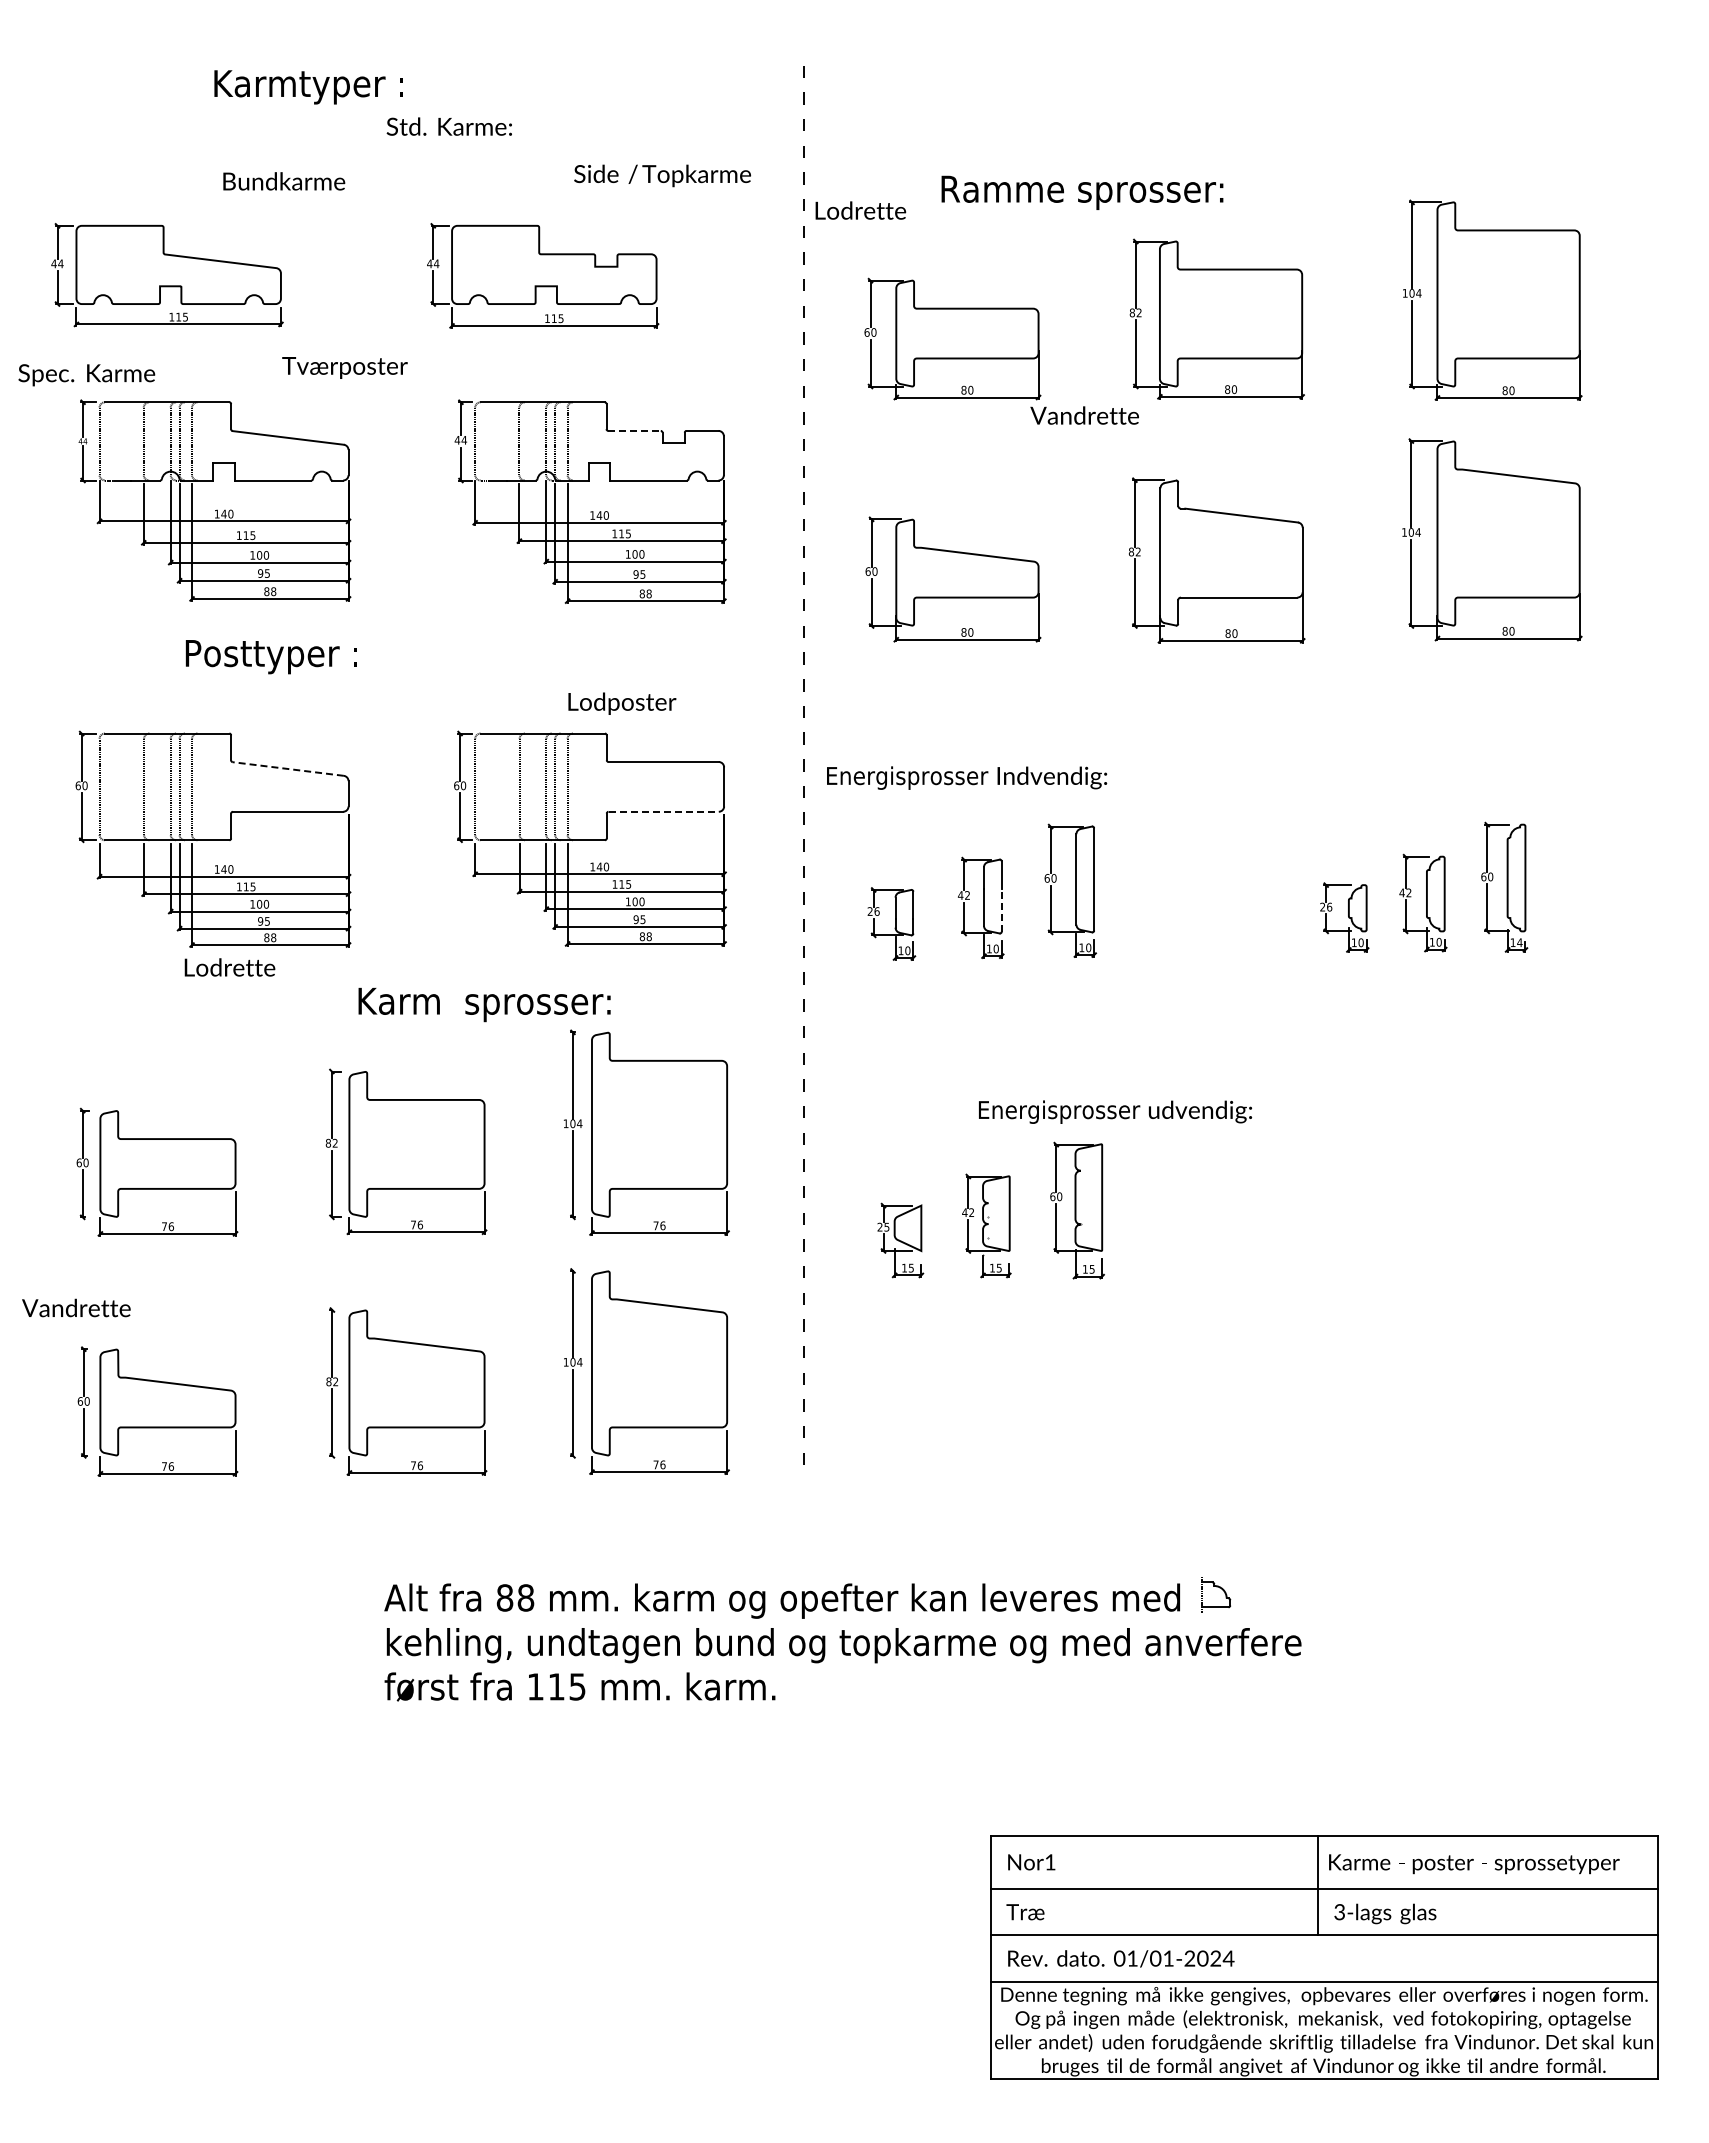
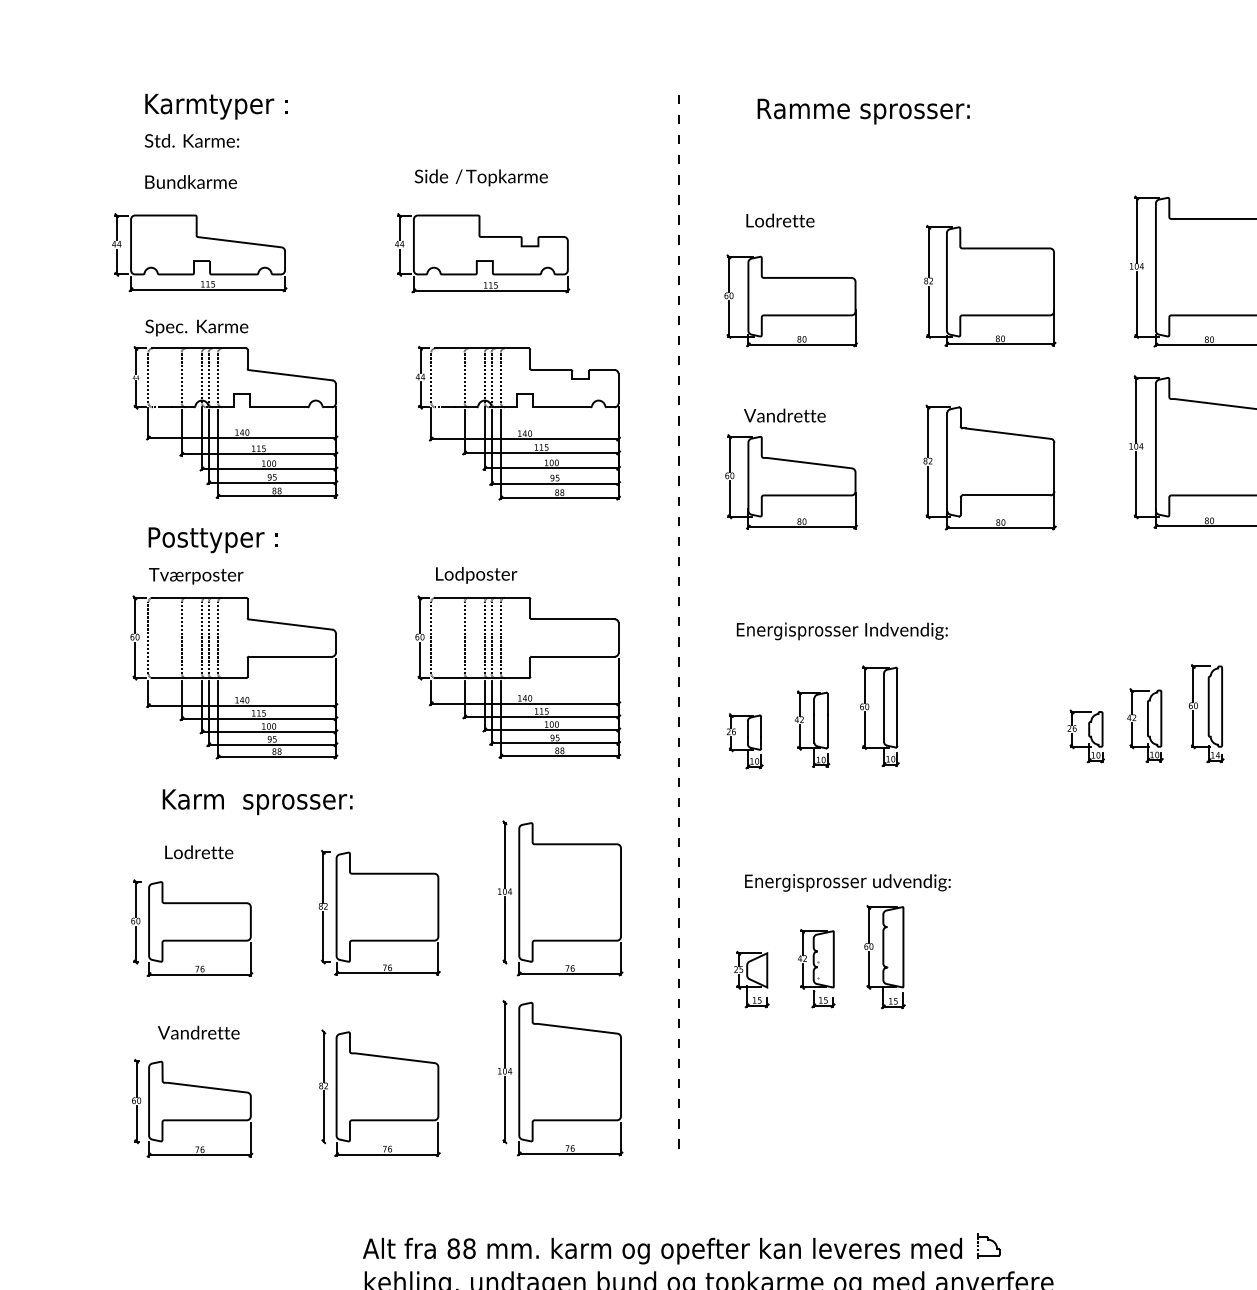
text: (308, 87) -> (216, 106), moved
text: (448, 126) -> (191, 140), moved
text: (662, 175) -> (481, 177), moved
text: (284, 181) -> (191, 182), moved
text: (1082, 192) -> (863, 111), moved
text: (860, 210) -> (780, 220), moved
text: (344, 367) -> (195, 575), moved
text: (86, 375) -> (196, 328), moved
text: (1084, 415) -> (784, 415), moved
line: (635, 430) -> (552, 369), dashed -> solid
text: (270, 657) -> (212, 540), moved
text: (622, 703) -> (476, 575), moved
line: (288, 769) -> (290, 624), dashed -> solid
text: (967, 777) -> (842, 630), moved
line: (664, 811) -> (573, 656), dashed -> solid
line: (1001, 910) -> (827, 731), dashed -> solid
text: (229, 967) -> (198, 852), moved
text: (484, 1004) -> (257, 801), moved
text: (1115, 1111) -> (847, 882), moved
text: (76, 1307) -> (198, 1032), moved

